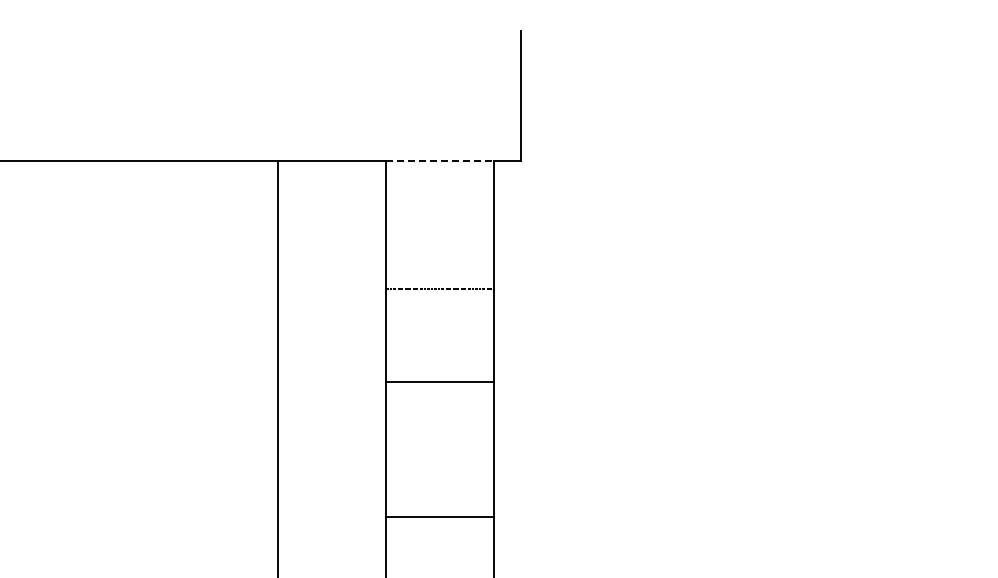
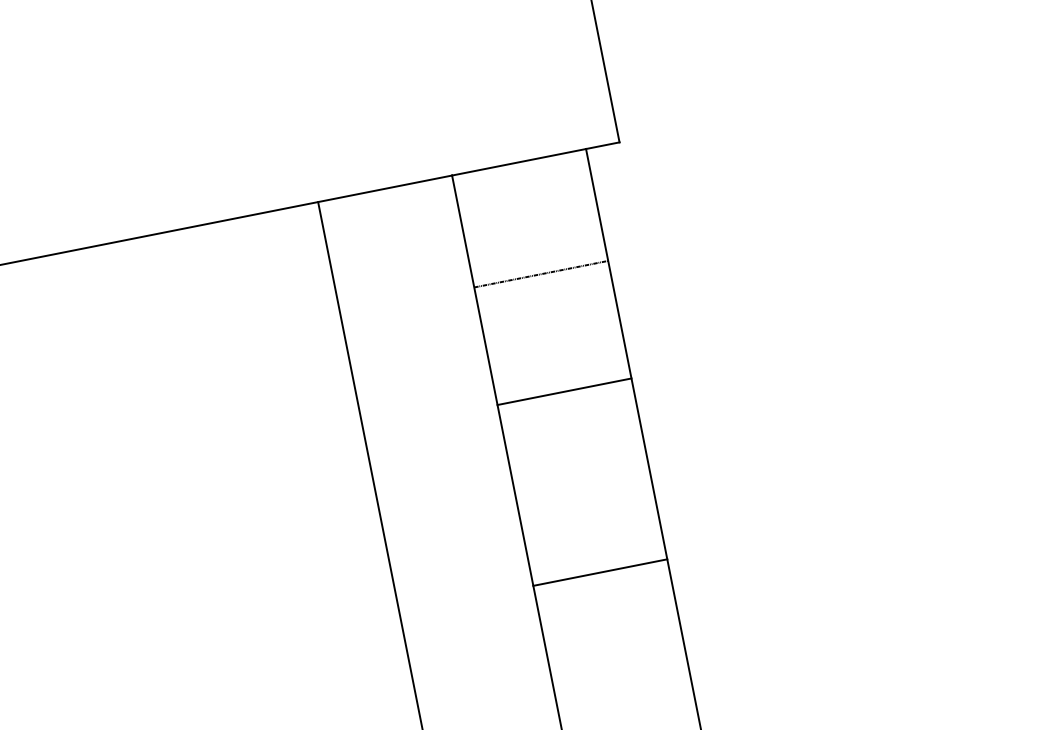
line: (439, 160) -> (518, 162), dashed -> solid
line: (439, 288) -> (540, 273), moved
line: (439, 382) -> (564, 391), moved
line: (439, 516) -> (599, 572), moved

